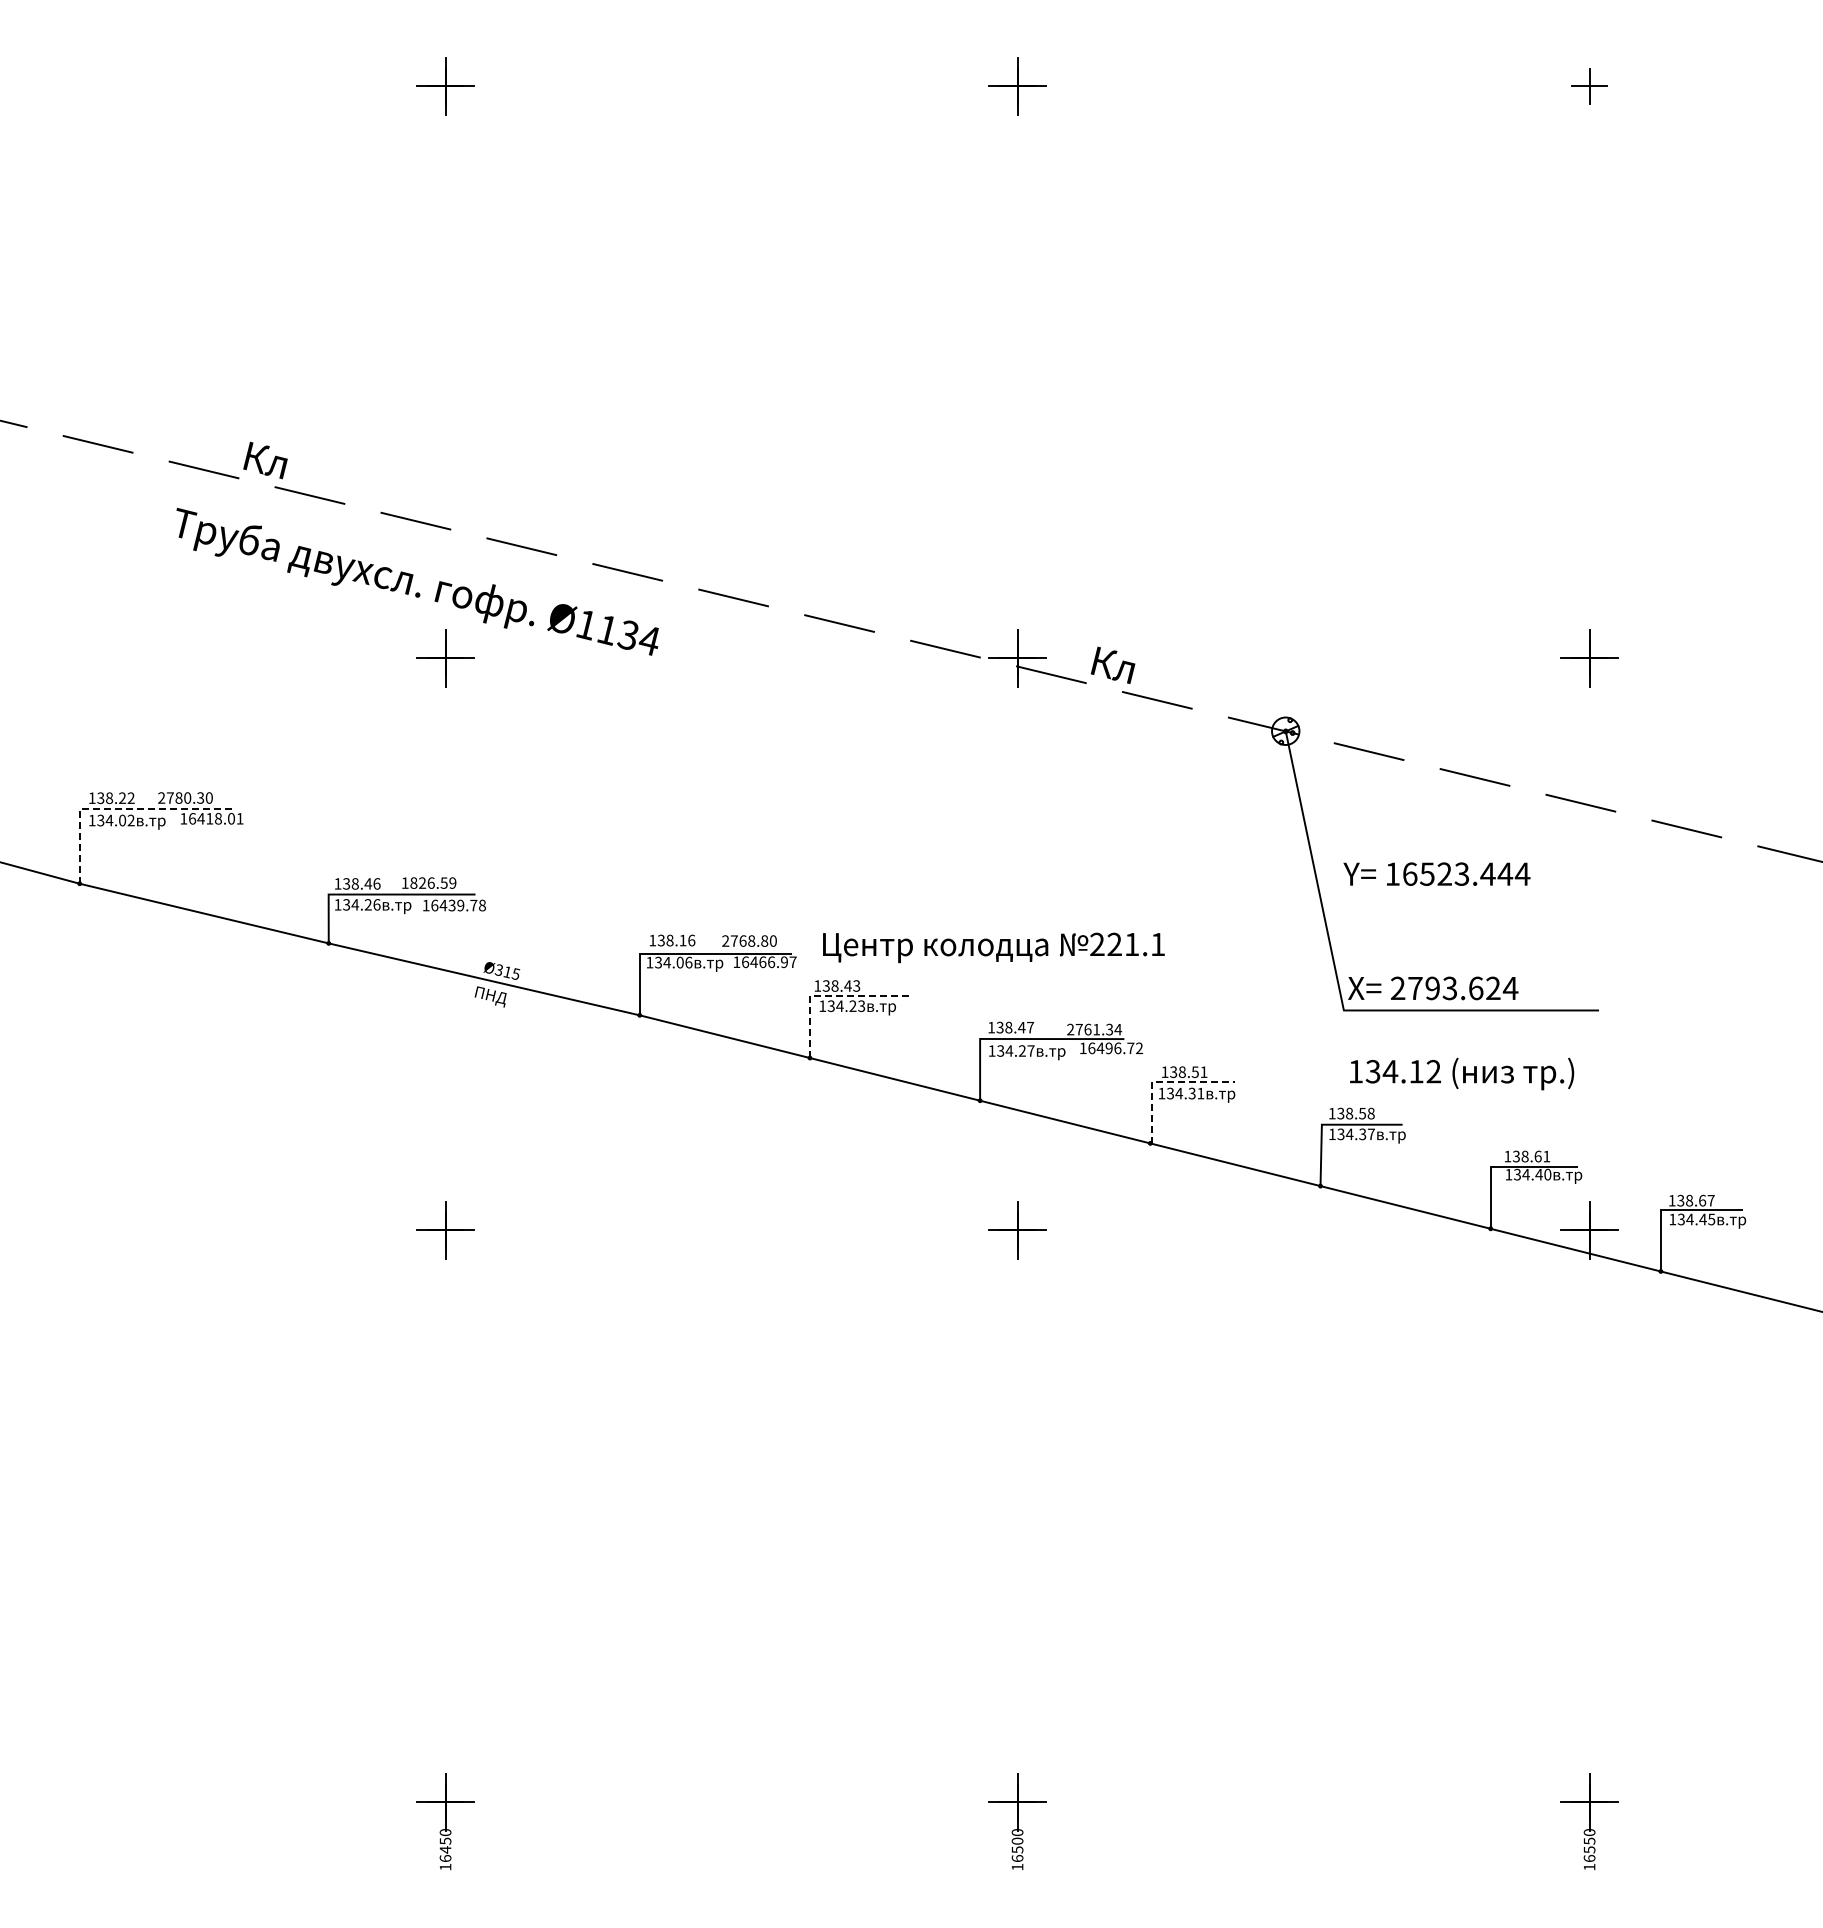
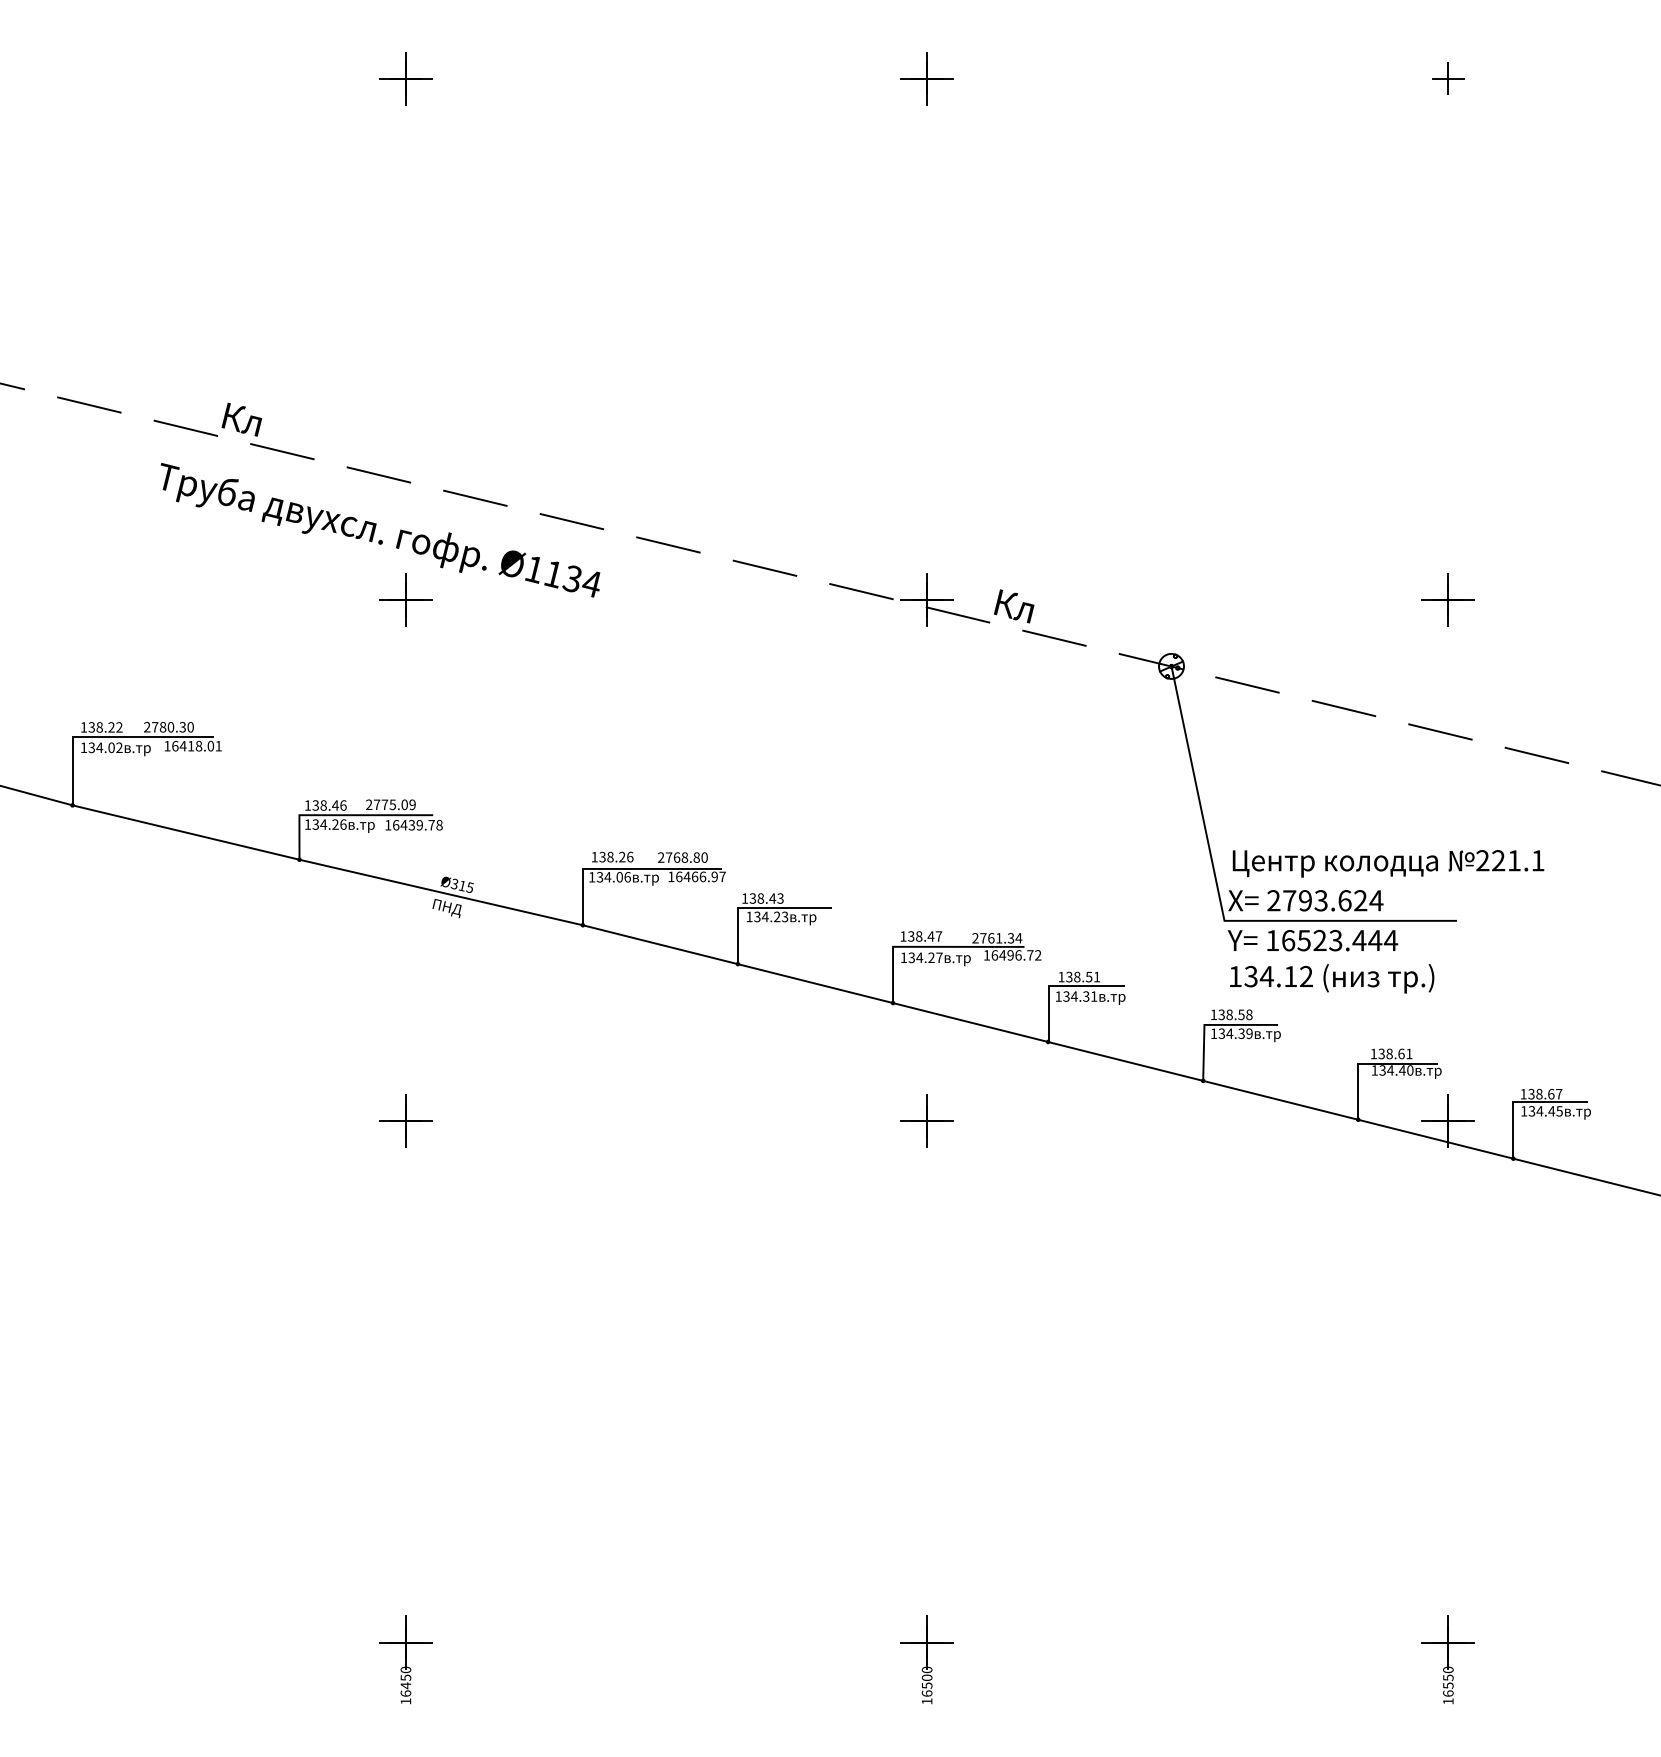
line: (118, 808) -> (107, 736), dashed -> solid
text: (1436, 873) -> (1312, 940), moved
text: (424, 882) -> (386, 804), 1826.59 -> 2775.09
text: (682, 940) -> (621, 857), 138.16 -> 138.26
text: (993, 947) -> (1388, 863), moved
line: (830, 996) -> (756, 908), dashed -> solid
line: (1162, 1082) -> (1059, 986), dashed -> solid
text: (1370, 1134) -> (1248, 1033), 134.37 -> 134.39

